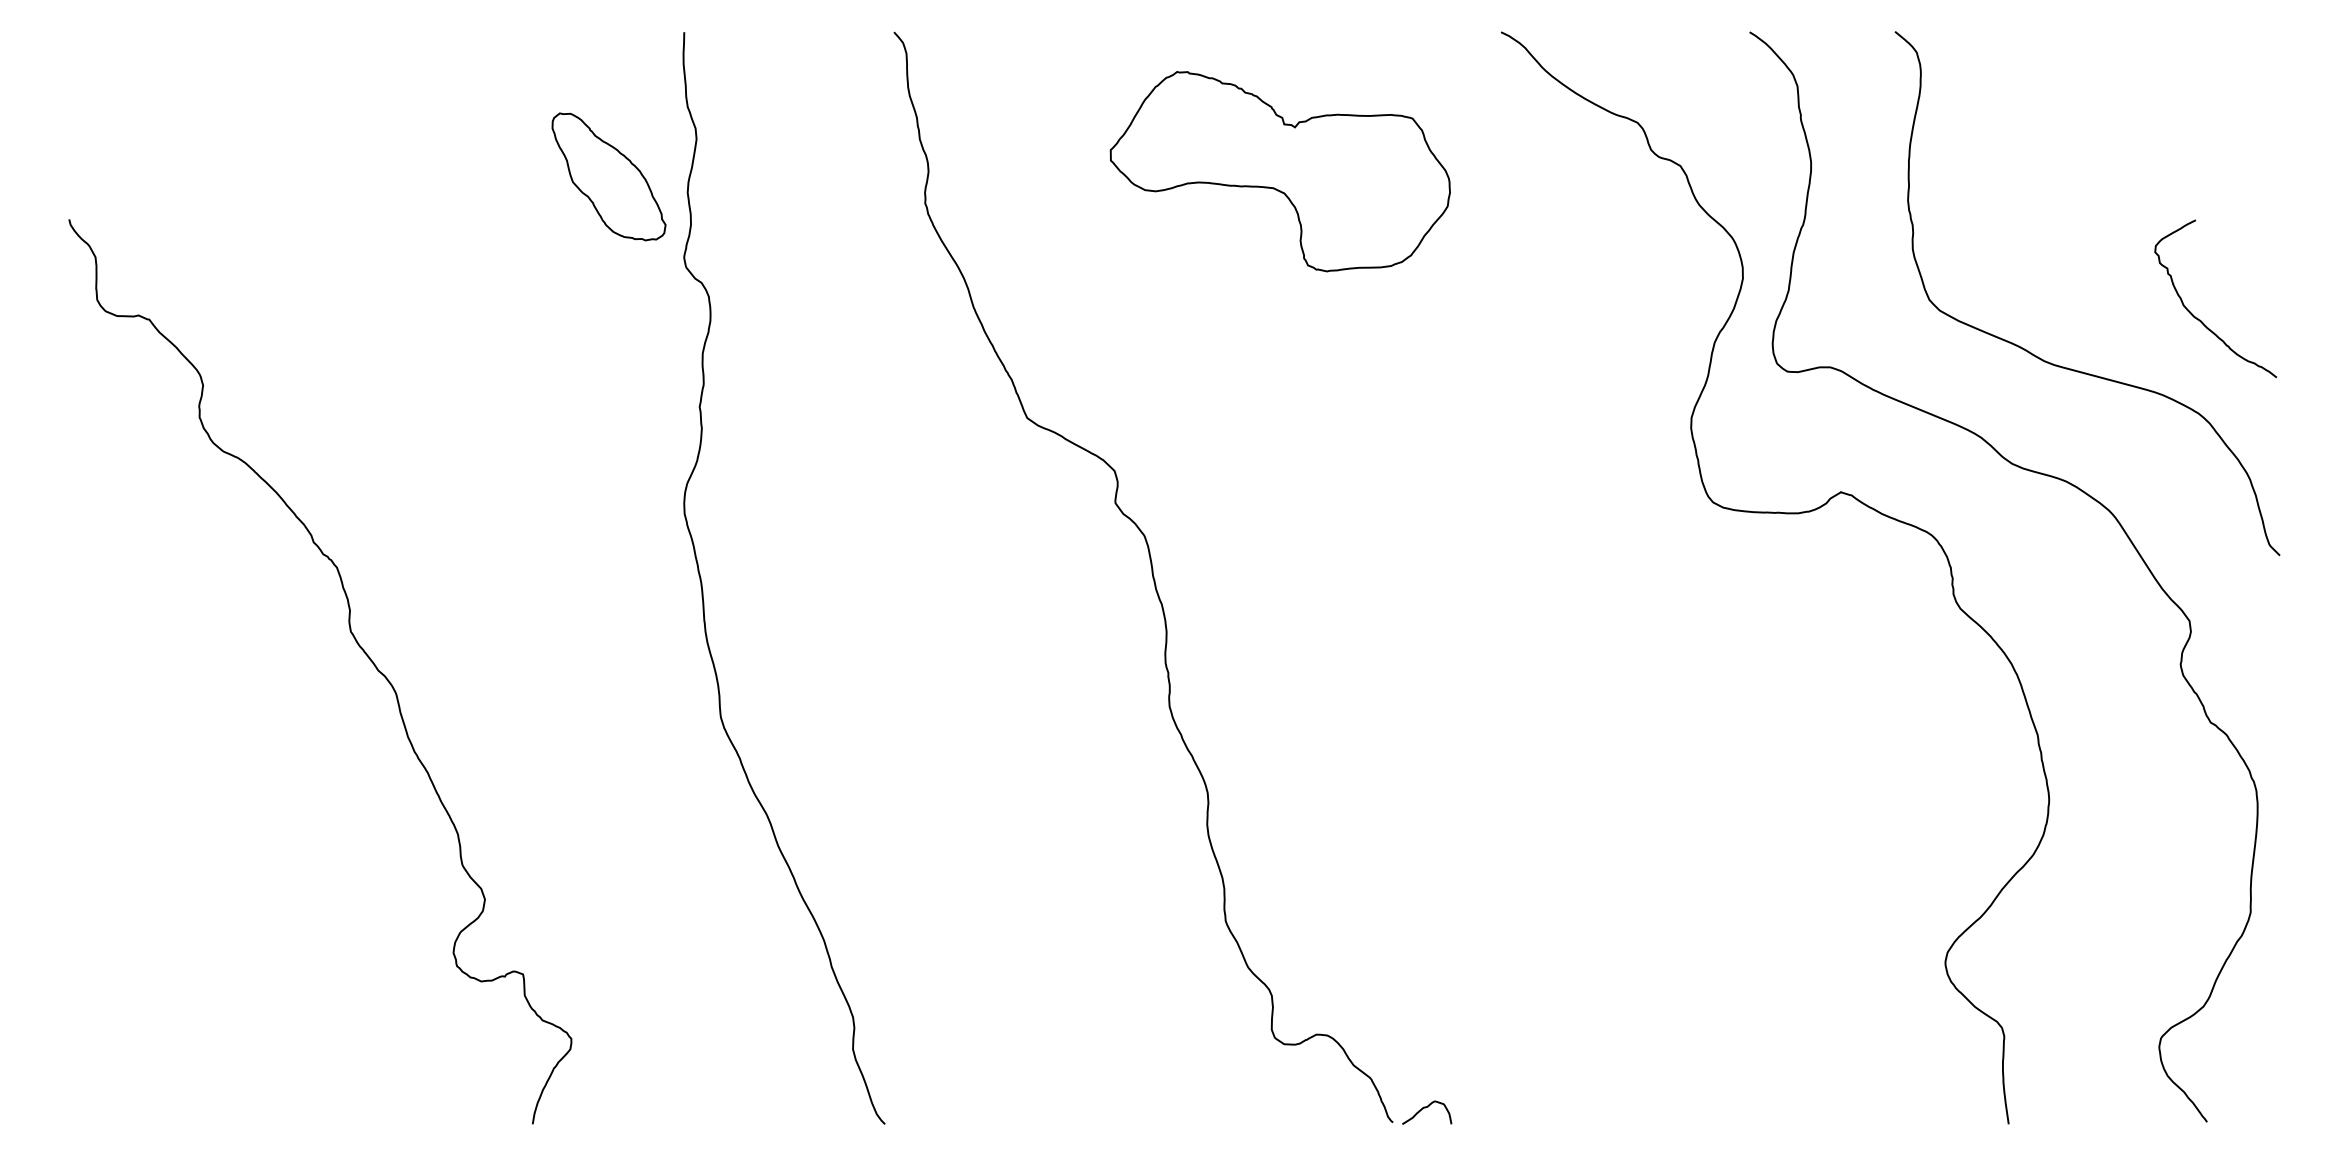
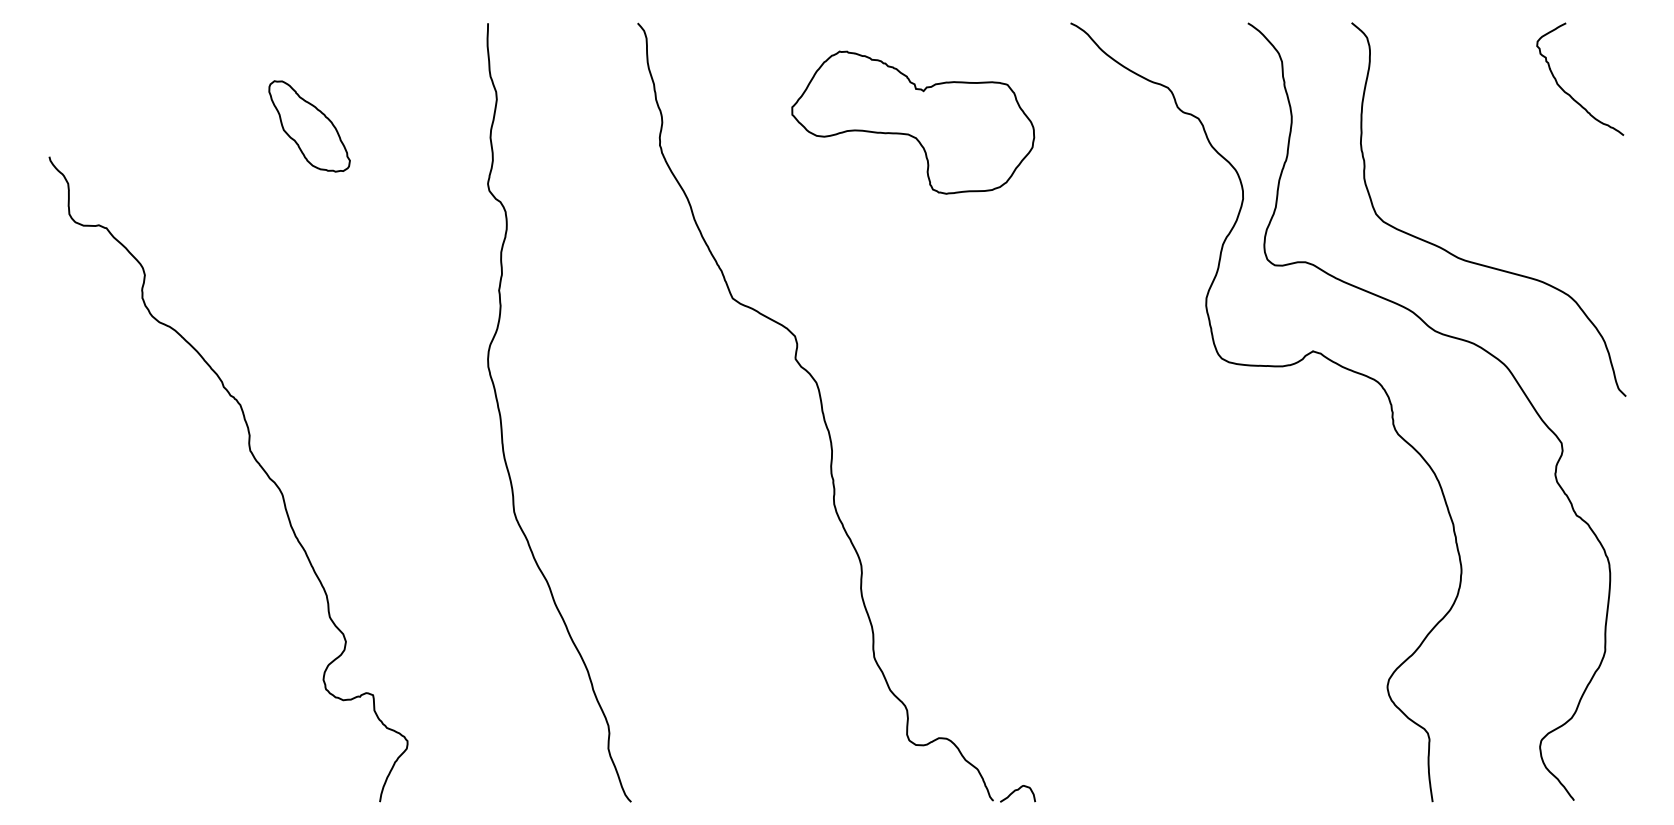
part: (608, 176) -> (309, 126), moved
curve: (2200, 319) -> (1569, 94), moved

